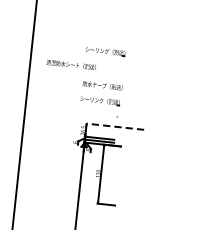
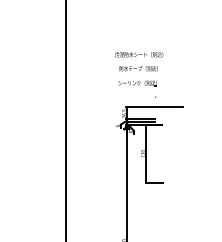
part: (105, 51) -> (137, 35), removed
text: (71, 64) -> (139, 54), moved
line: (114, 126) -> (154, 106), dashed -> solid

